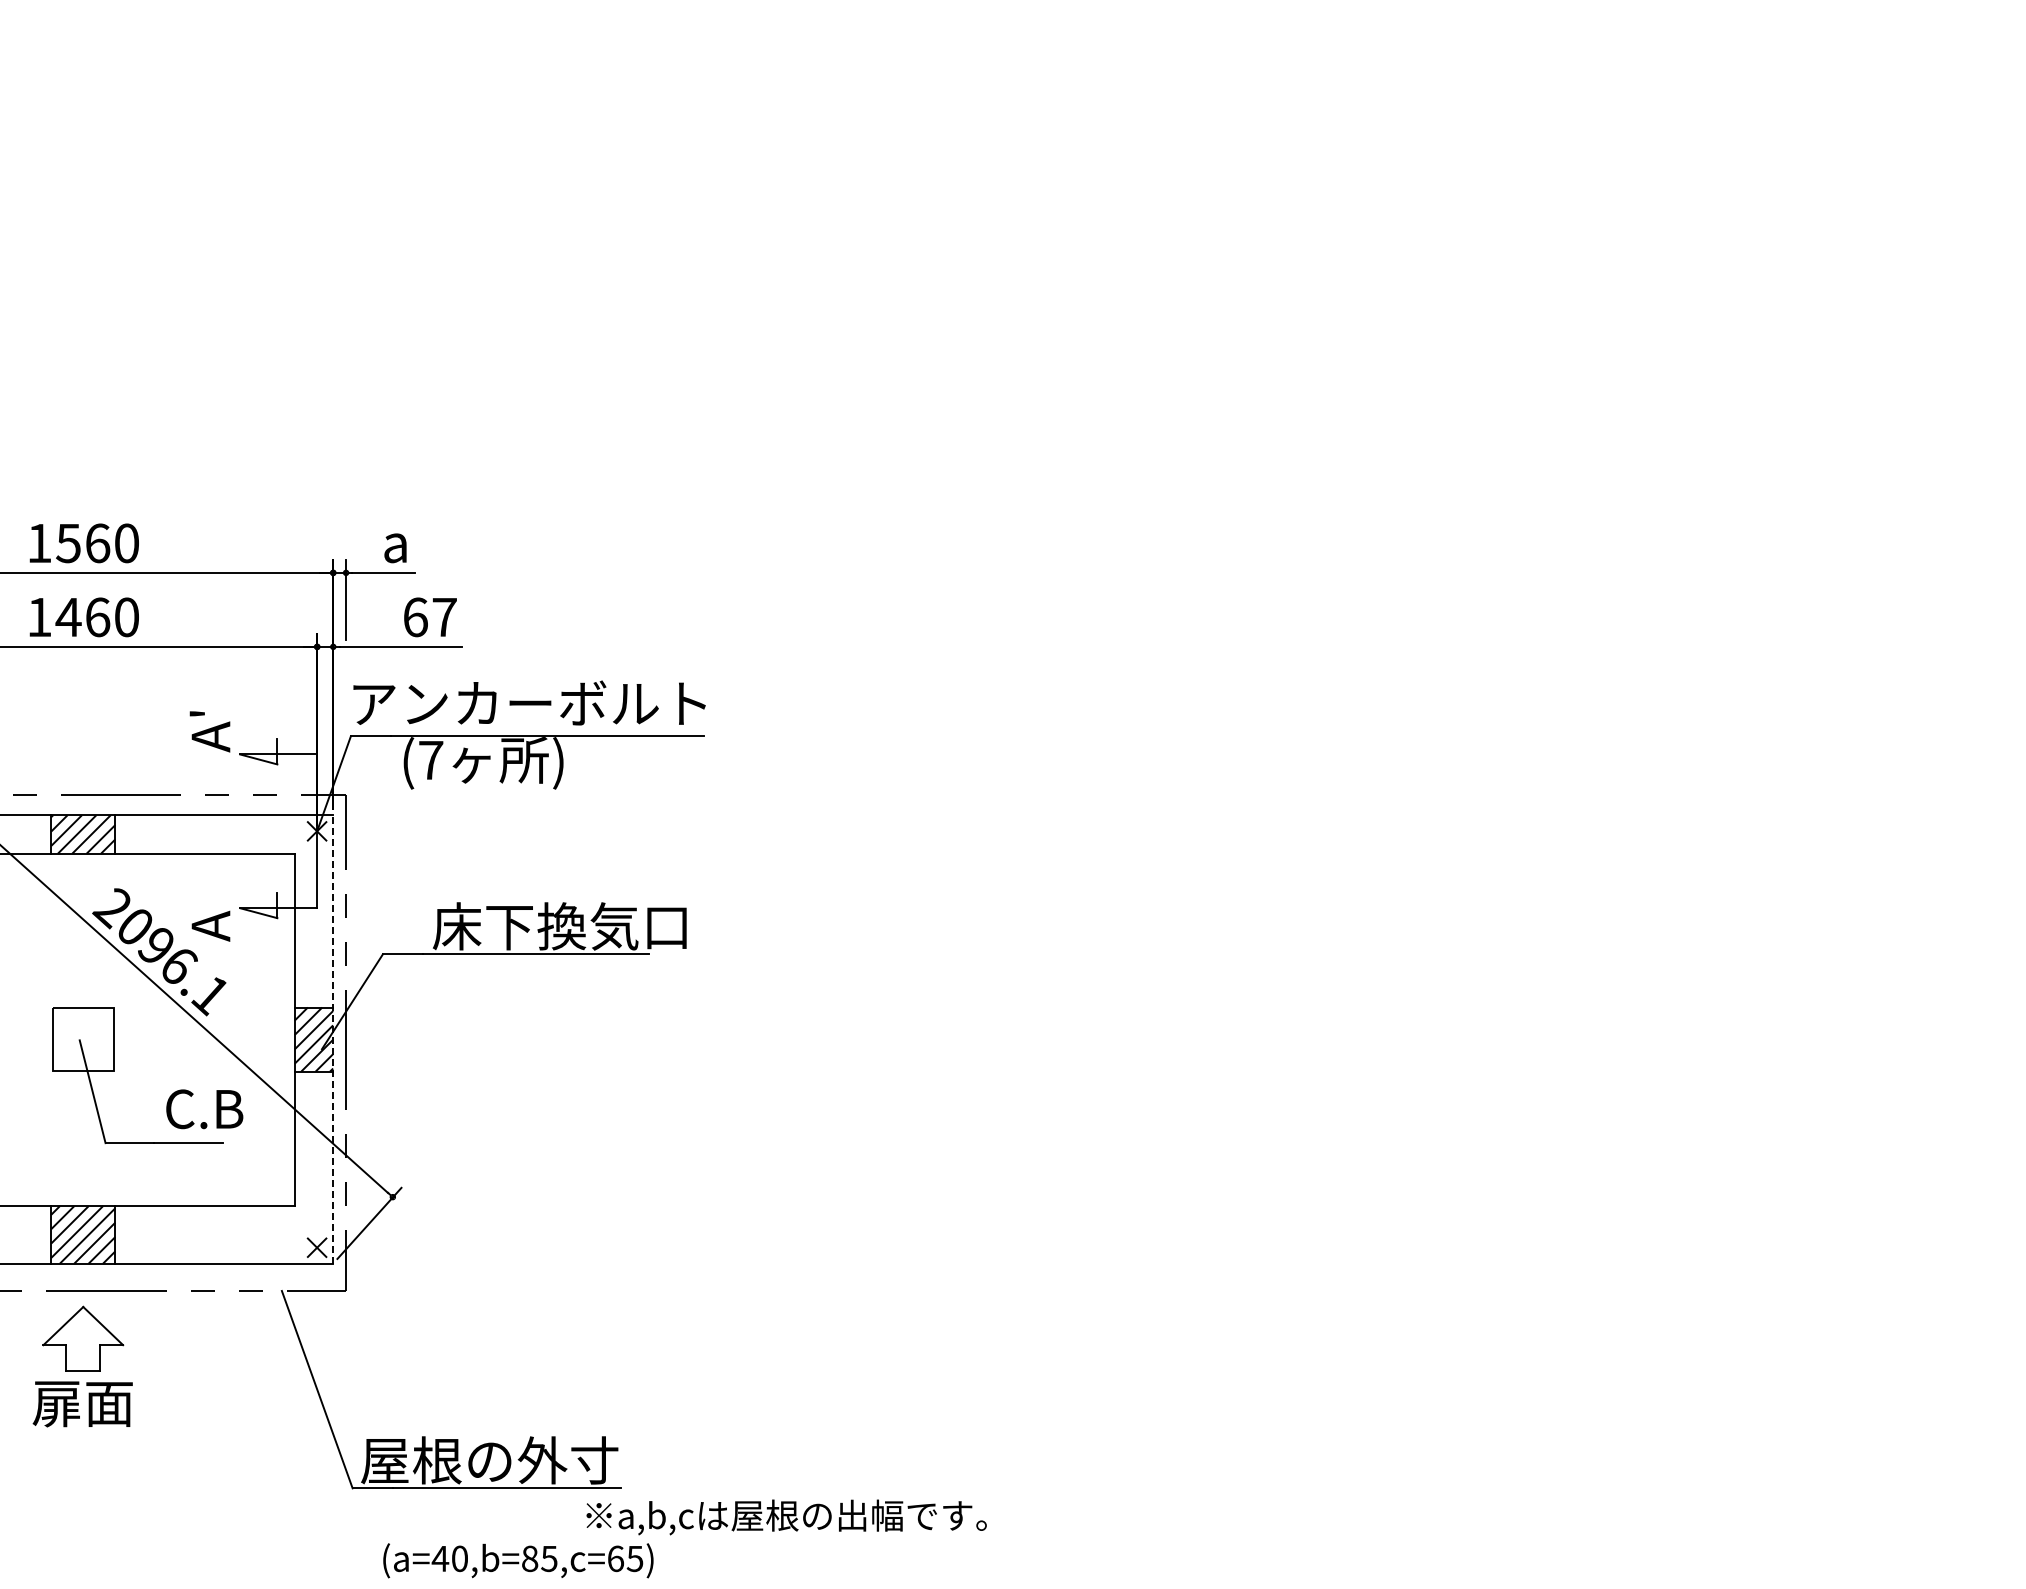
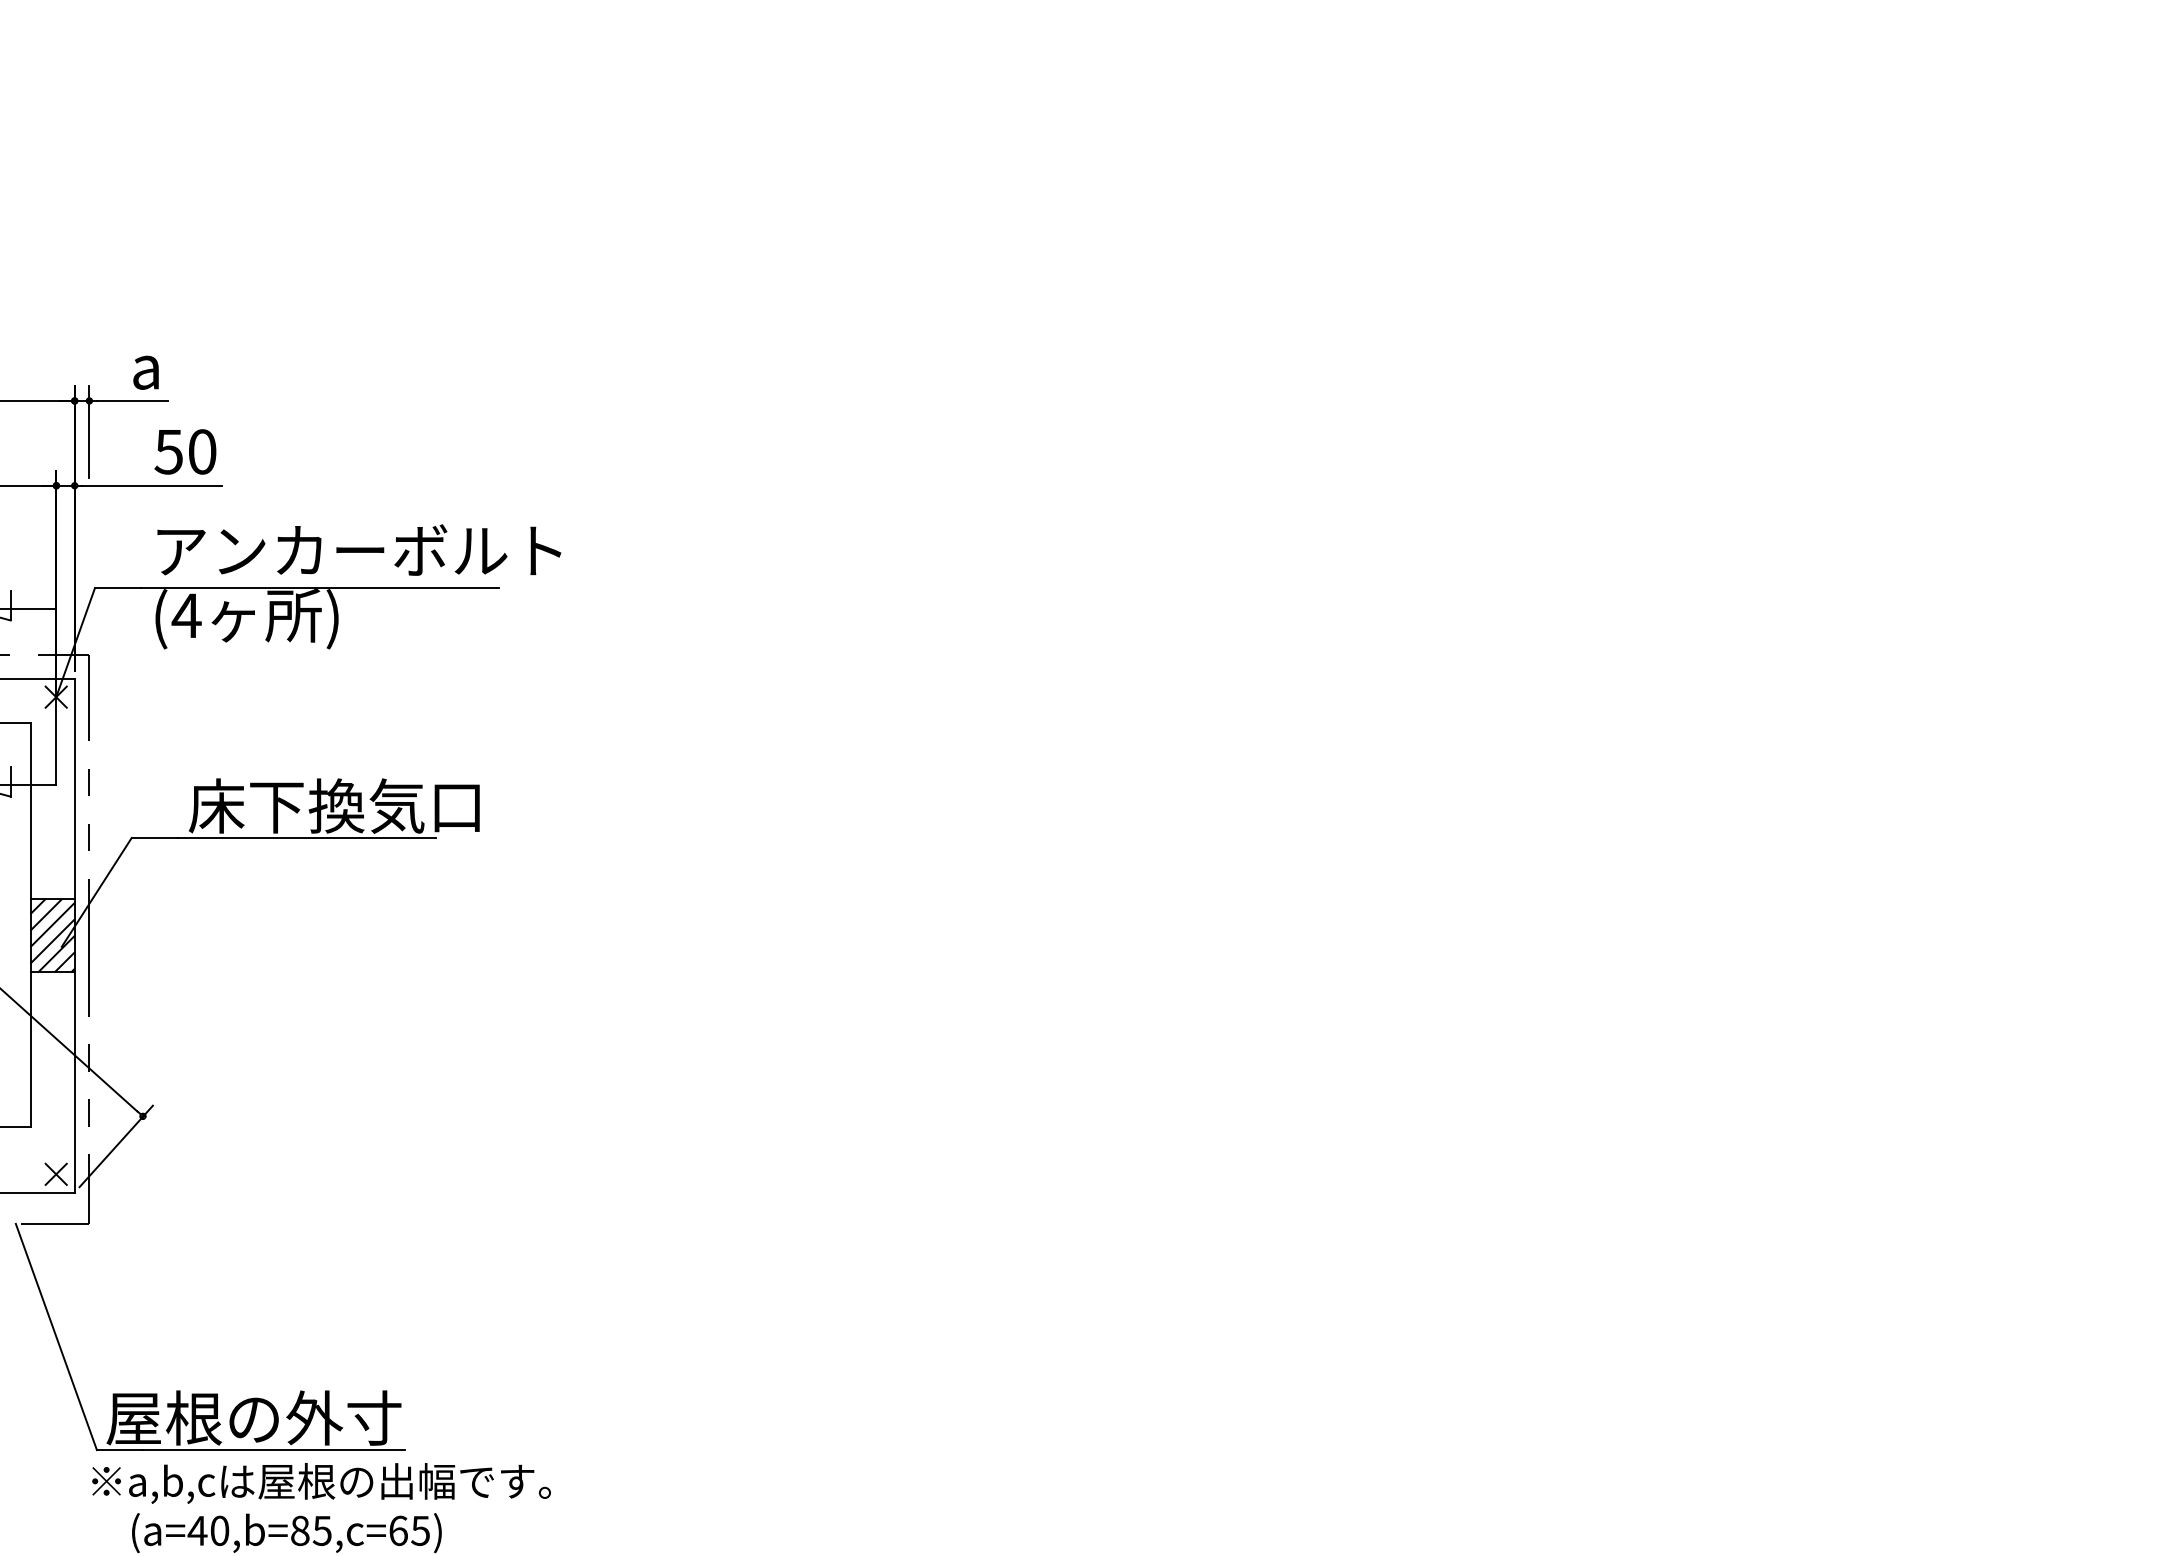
text: (429, 617) -> (185, 452), 67 -> 50
text: (529, 702) -> (359, 549), moved
text: (430, 760) -> (186, 615), (7 -> (4
line: (333, 1039) -> (75, 935), dashed -> solid
text: (786, 1517) -> (321, 1483), moved

